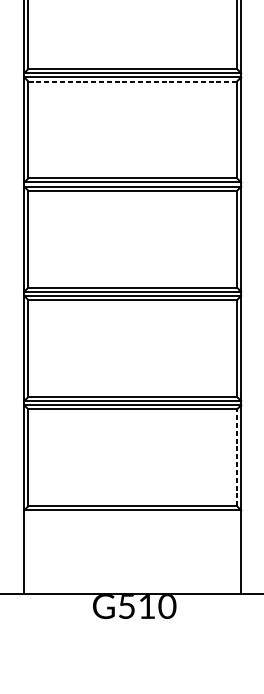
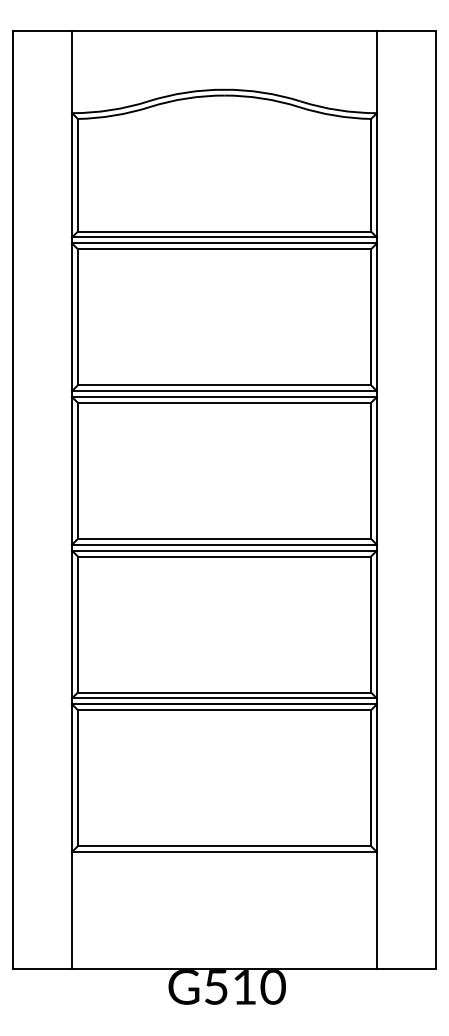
line: (132, 81) -> (224, 249), dashed -> solid
line: (237, 457) -> (371, 777), dashed -> solid

